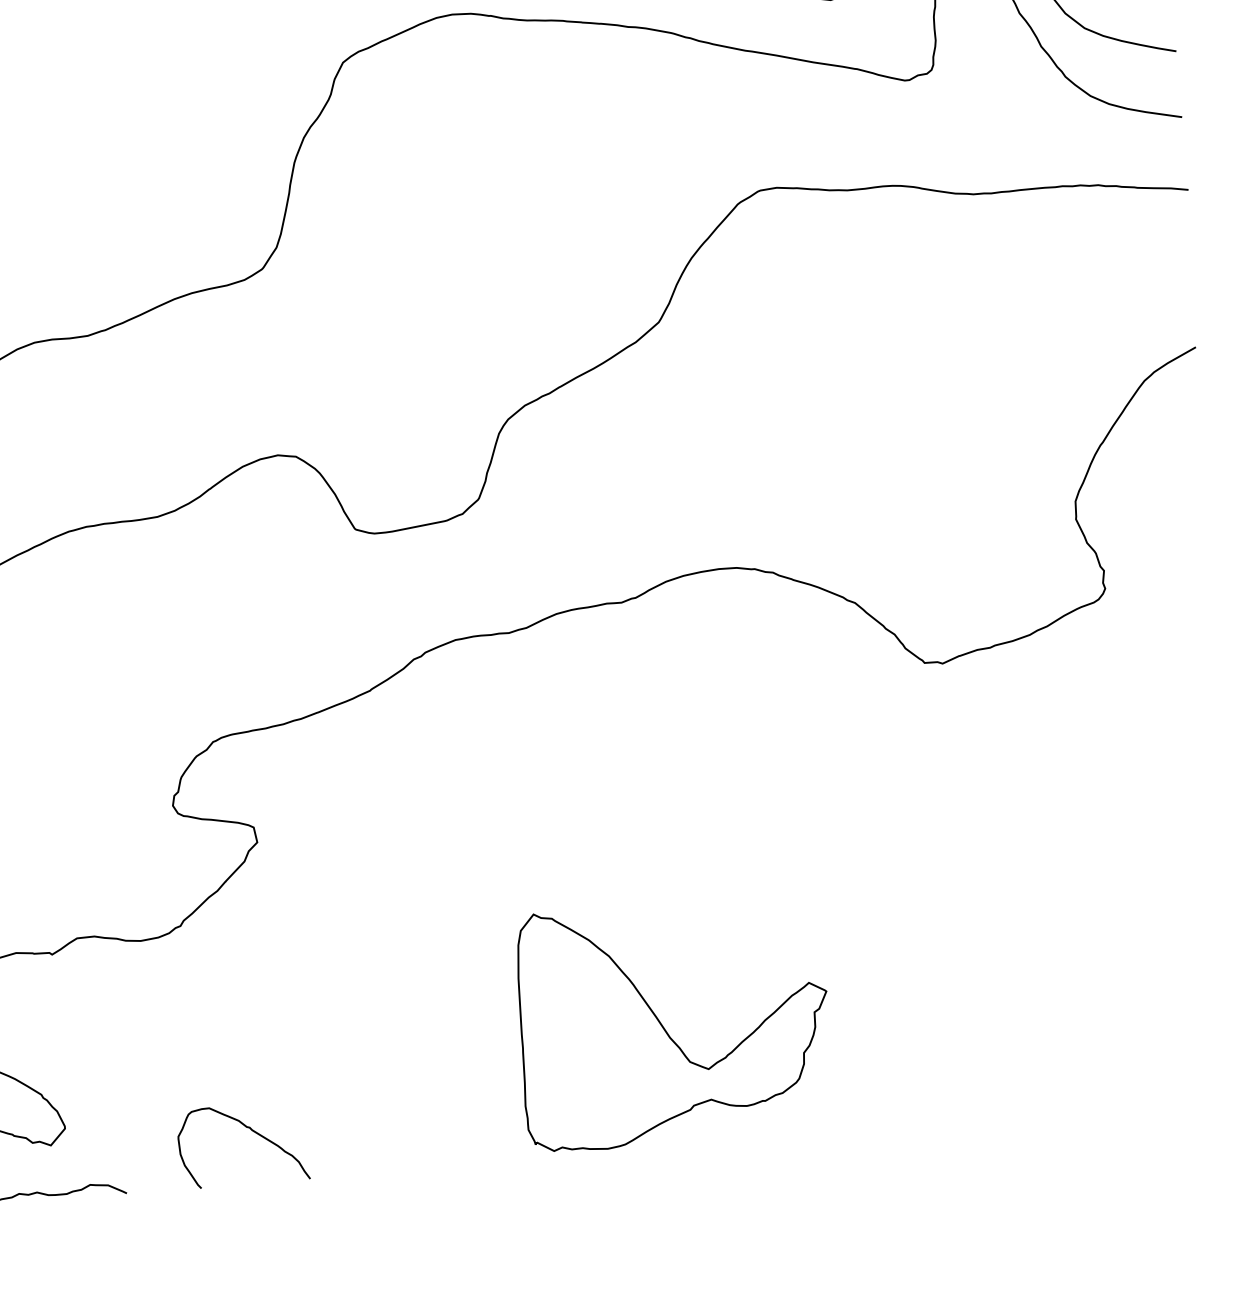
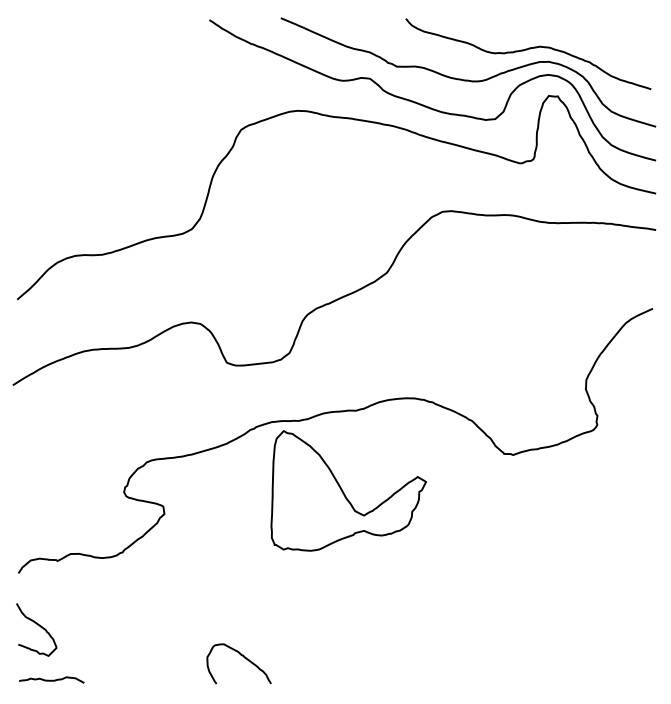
part: (673, 1021) -> (348, 490), moved
curve: (246, 1129) -> (241, 656), moved

